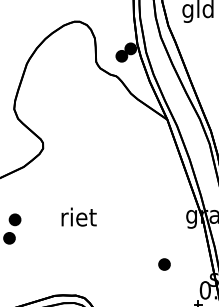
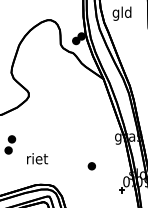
text: (79, 216) -> (37, 158), moved
part: (163, 264) -> (91, 166), moved

